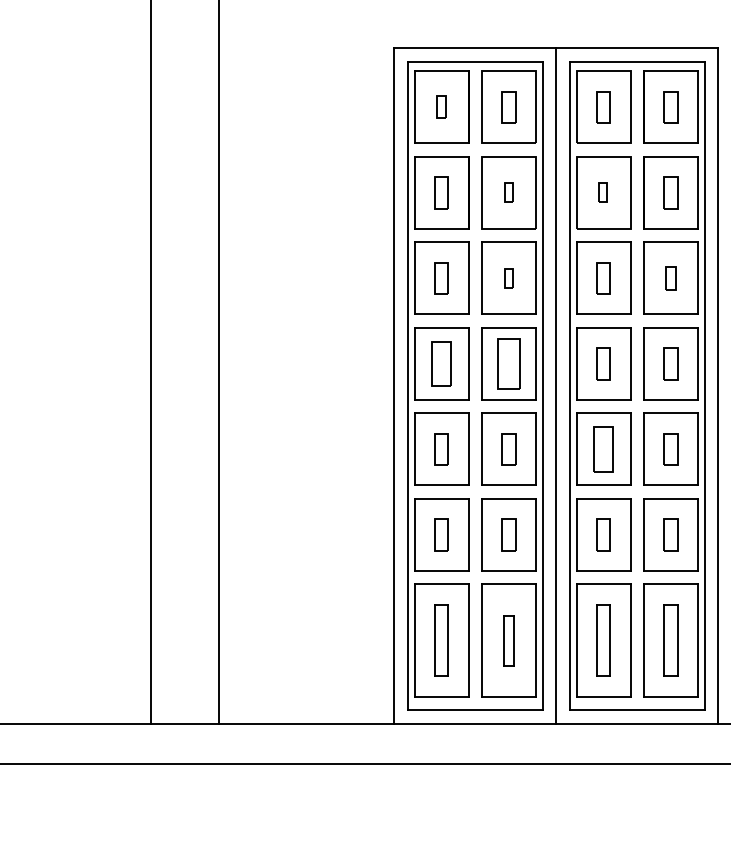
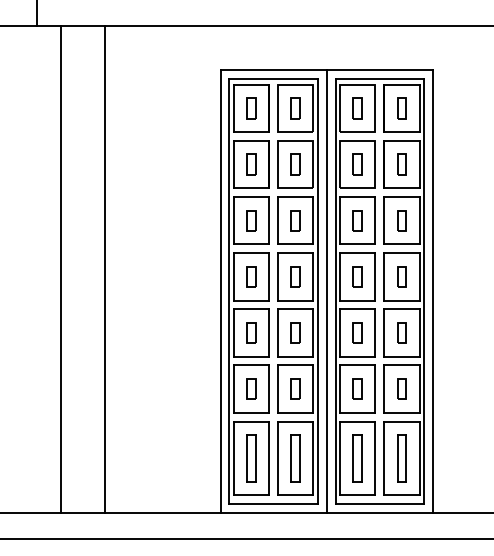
part: (441, 107) -> (251, 108), size x1.43
part: (508, 192) -> (295, 164), size x1.67
part: (603, 192) -> (357, 164), size x1.67
part: (508, 277) -> (295, 220), size x1.67
part: (670, 277) -> (401, 220), size x1.43
part: (441, 363) -> (251, 276), size x0.71
part: (508, 363) -> (295, 276), size x0.62
part: (603, 448) -> (357, 332), size x0.71
part: (508, 640) -> (295, 458), size x1.43

